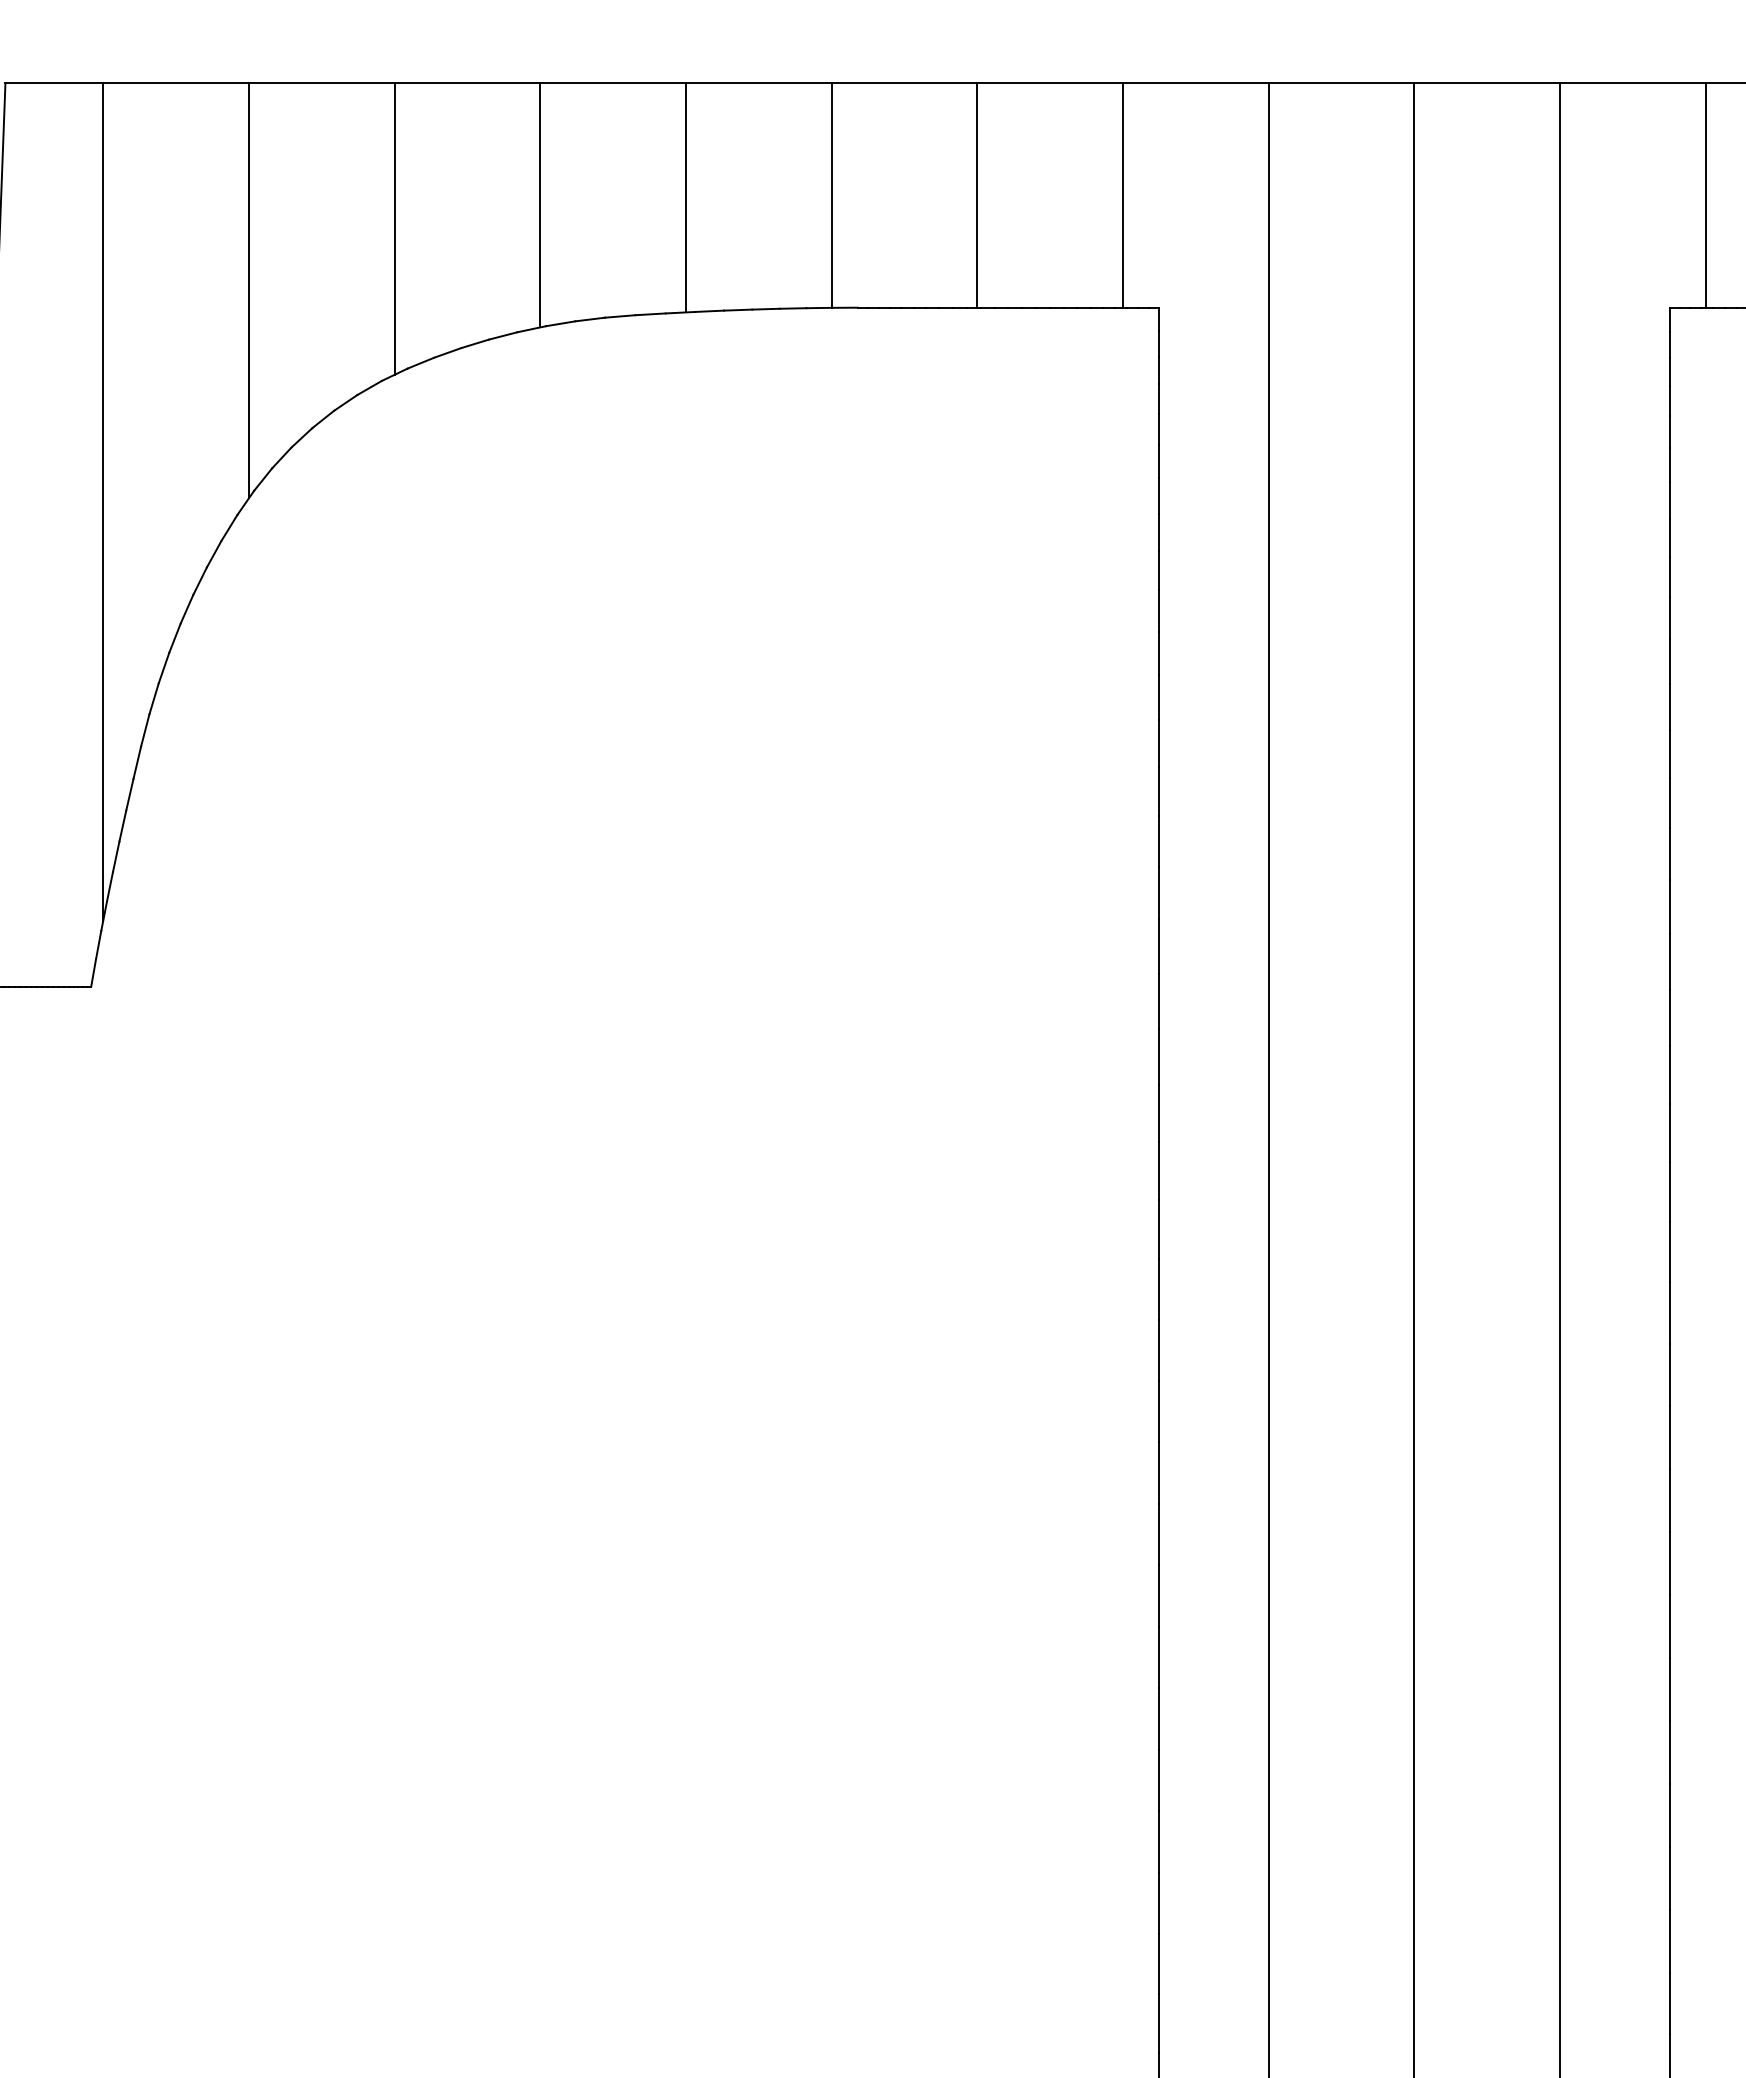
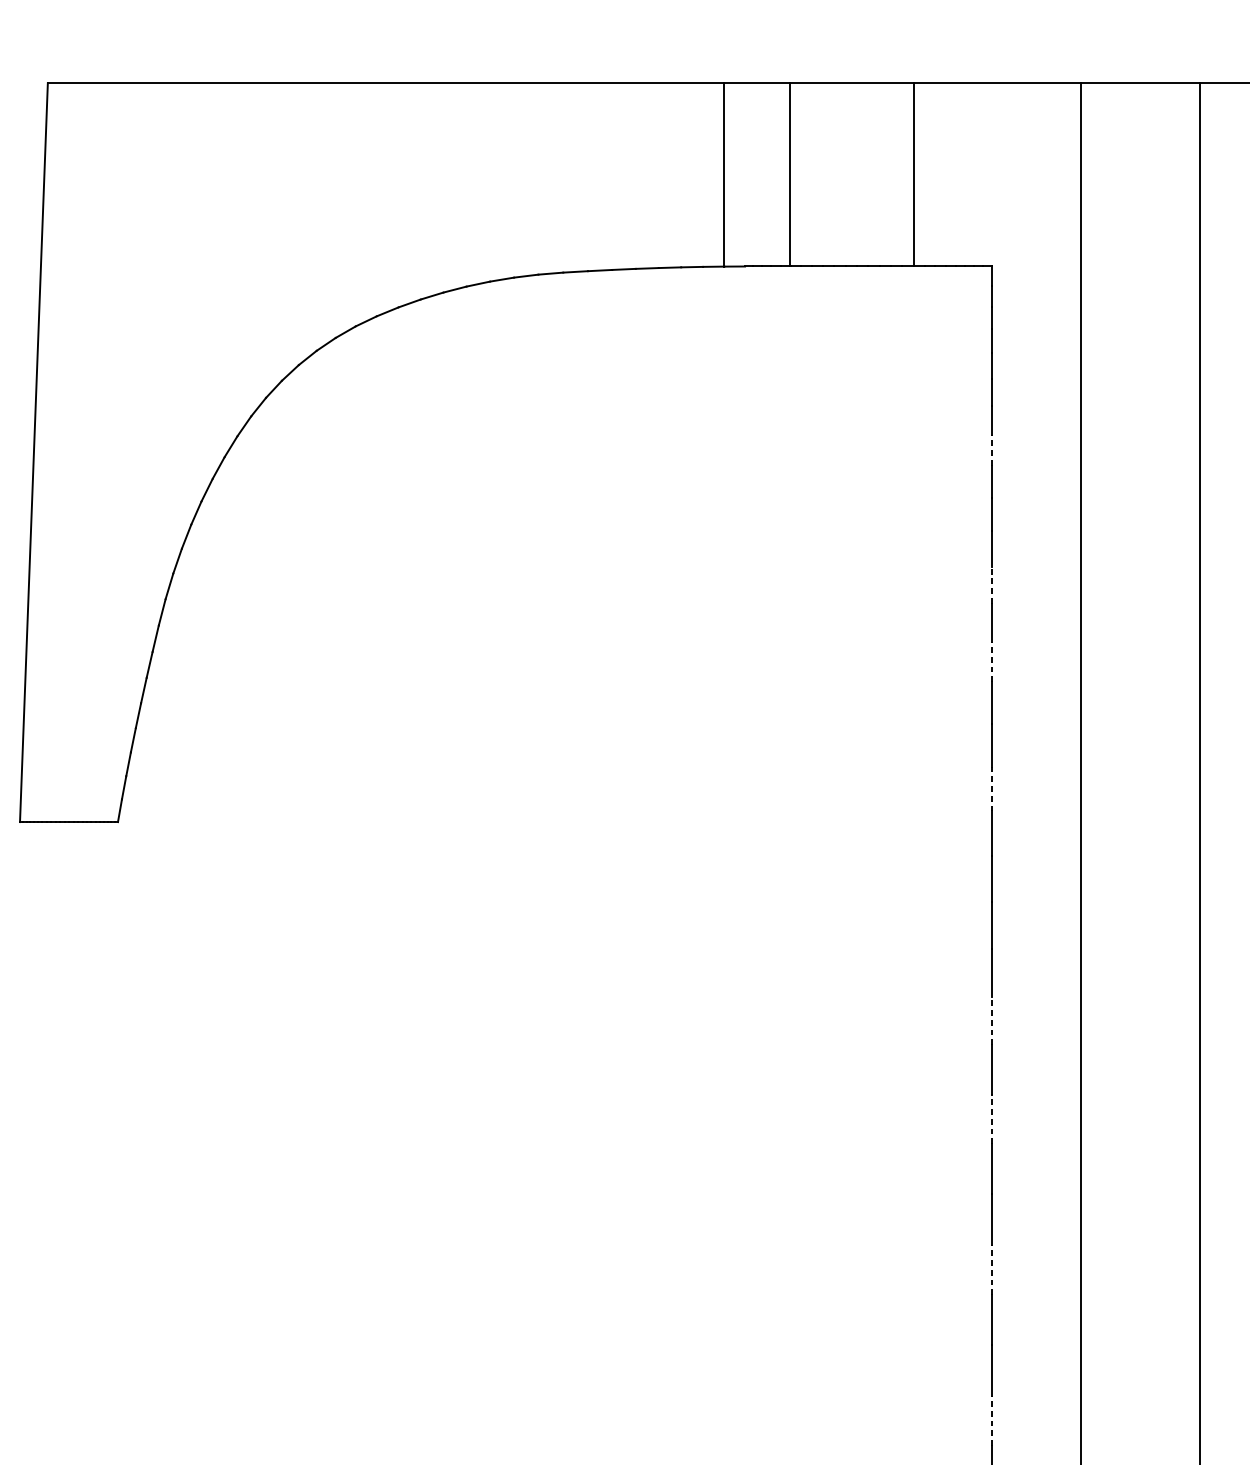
line: (977, 195) -> (789, 174), moved
line: (1123, 195) -> (914, 174), moved
line: (685, 197) -> (604, 176), removed
line: (540, 205) -> (485, 182), removed
line: (394, 228) -> (366, 201), removed
line: (248, 290) -> (246, 252), removed
line: (103, 501) -> (128, 425), removed
line: (1159, 532) -> (991, 450), solid -> dashed
line: (1159, 697) -> (991, 585), solid -> dashed
line: (1159, 790) -> (991, 661), solid -> dashed
line: (1159, 946) -> (991, 789), solid -> dashed
line: (1159, 1229) -> (991, 1020), solid -> dashed
line: (1159, 1350) -> (991, 1119), solid -> dashed
line: (1159, 1534) -> (991, 1270), solid -> dashed
line: (1159, 1718) -> (991, 1420), solid -> dashed

